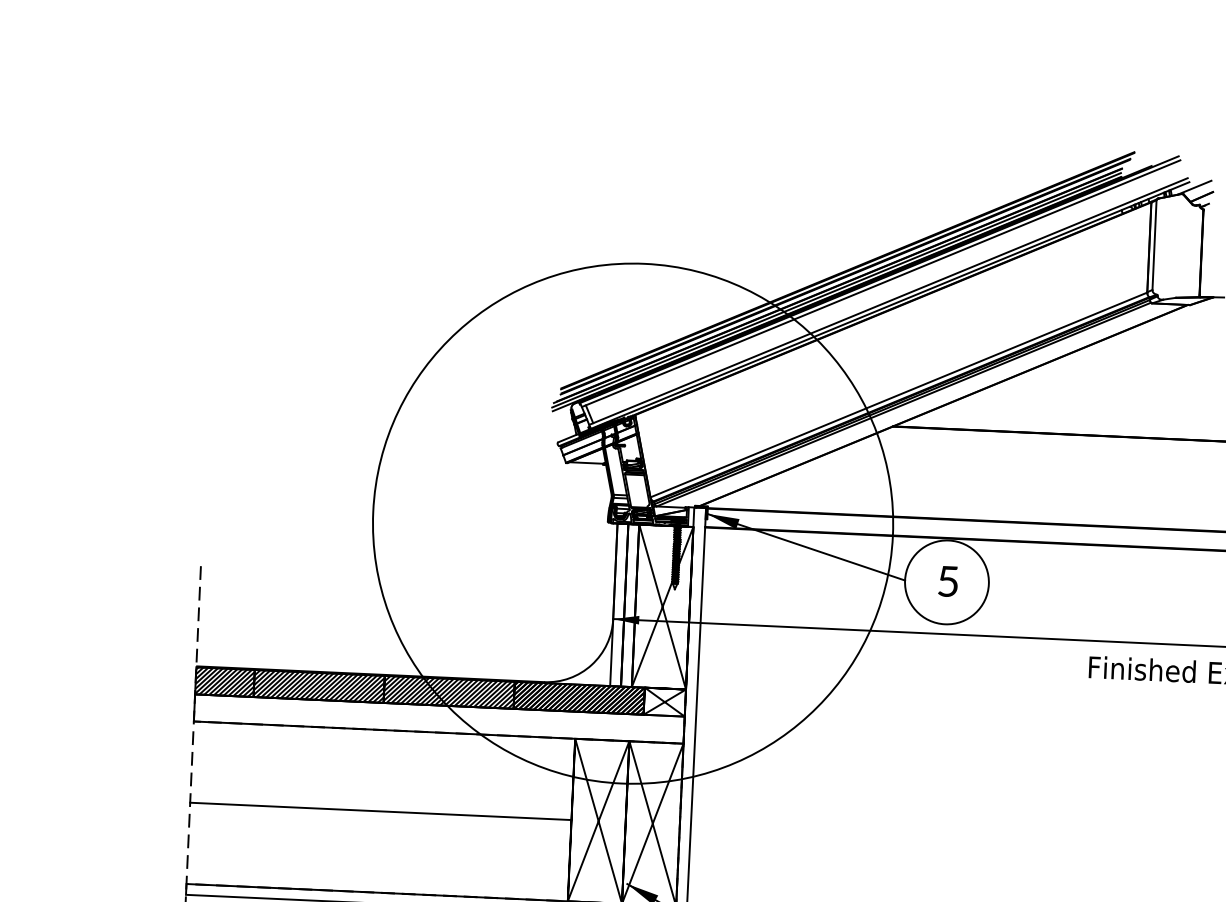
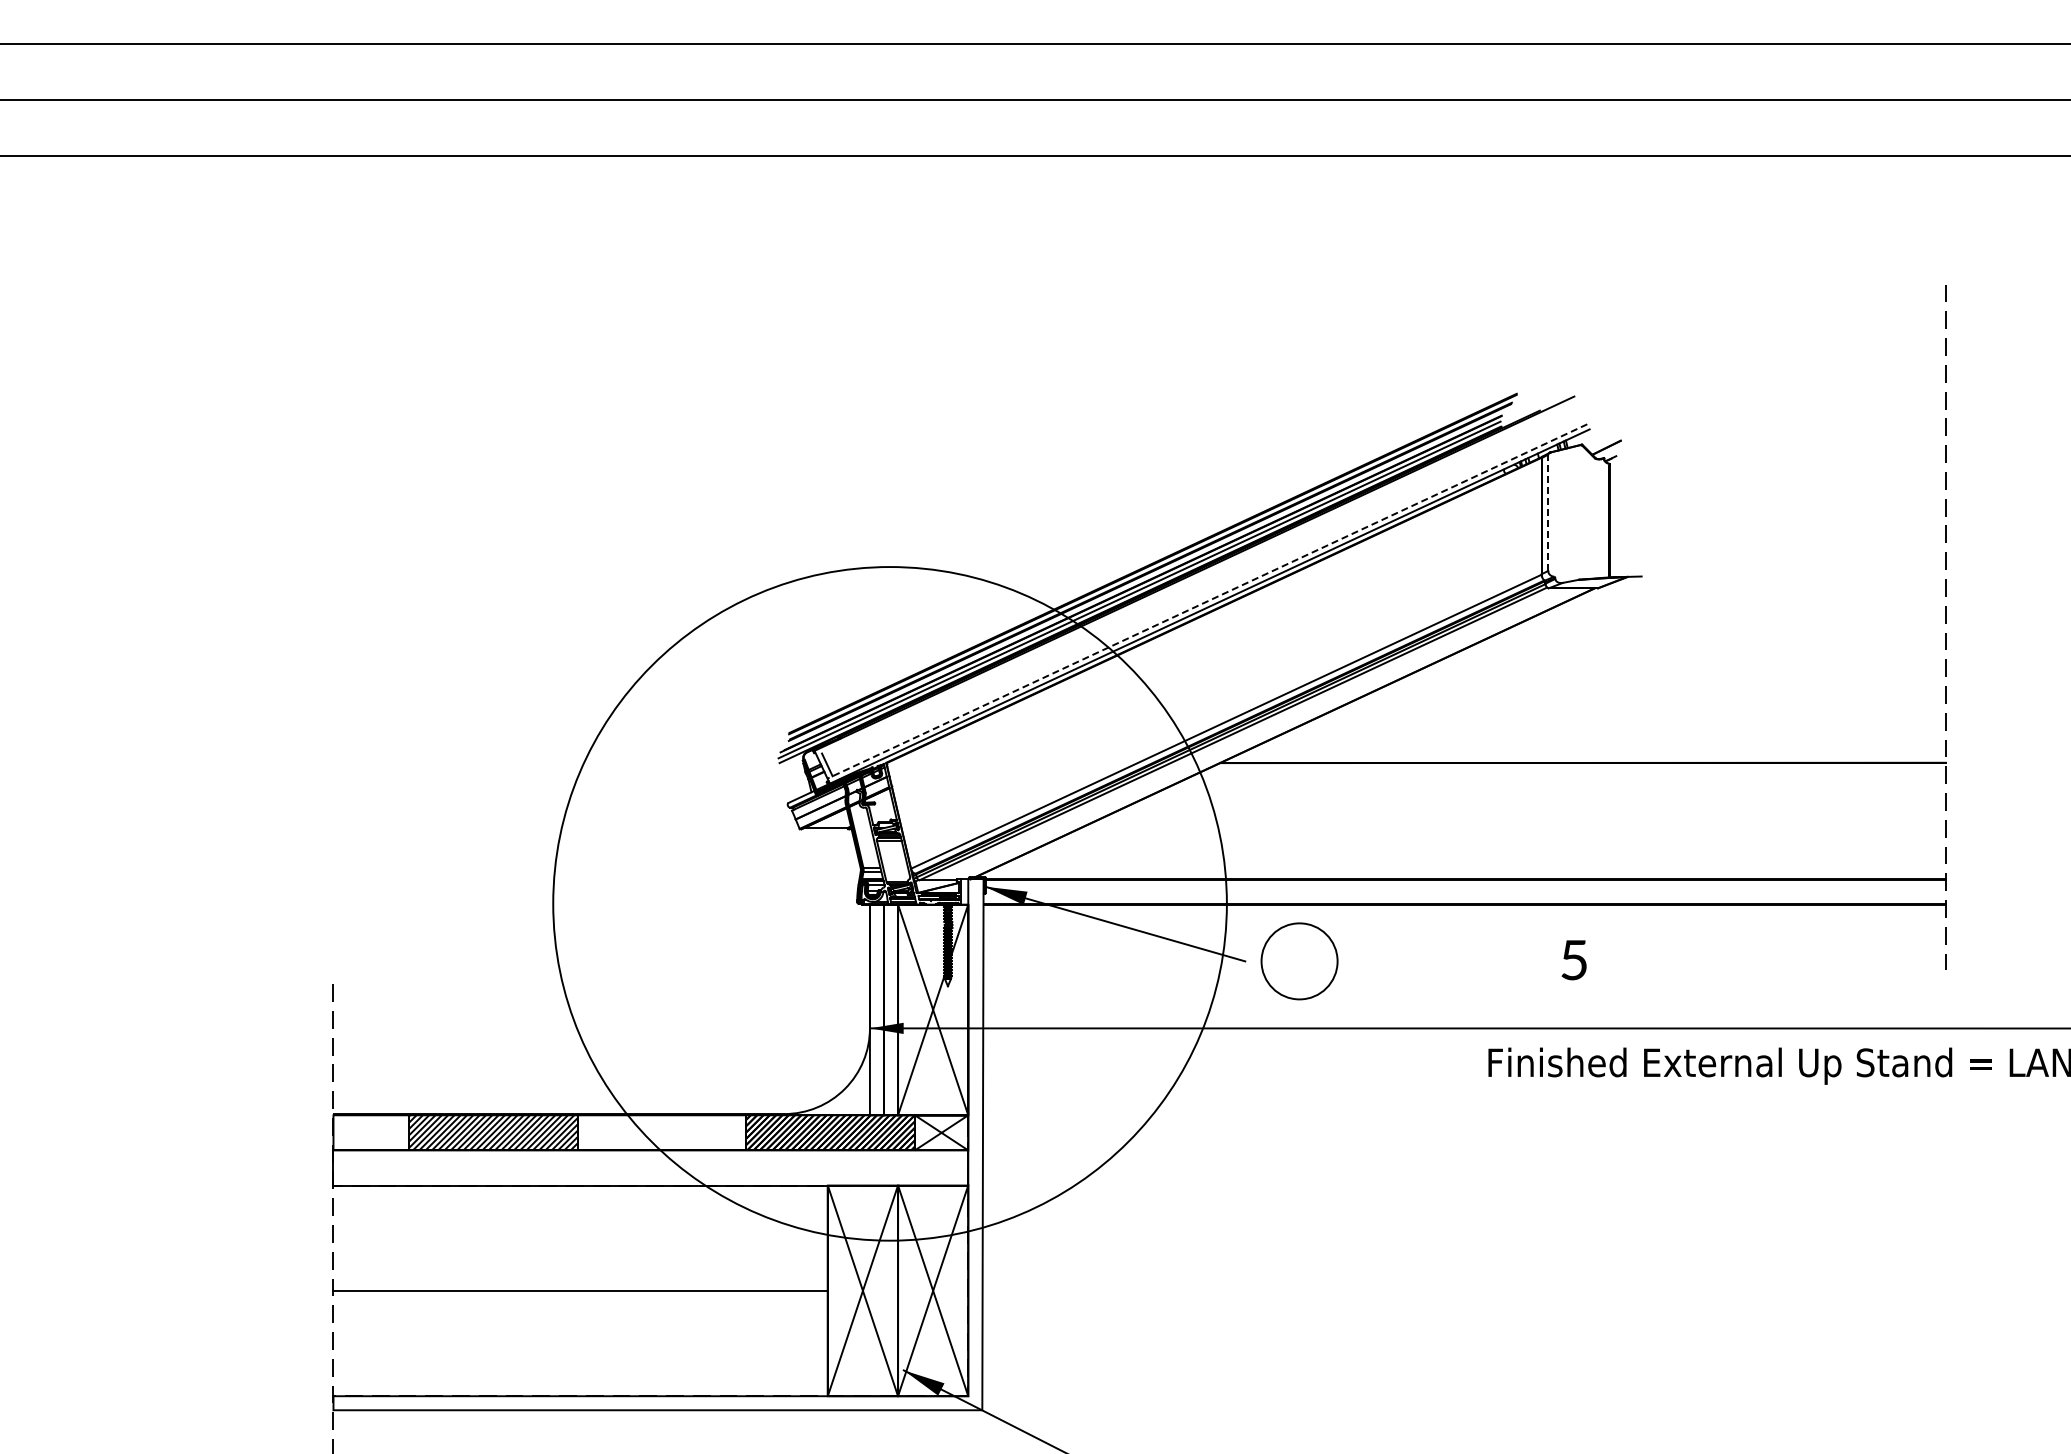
line: (1194, 187) -> (1596, 436), removed
line: (1154, 244) -> (1548, 512), solid -> dashed
line: (880, 283) -> (1196, 578), removed
line: (887, 301) -> (1206, 601), solid -> dashed
text: (947, 581) -> (1573, 960), moved
circle: (946, 582) -> (1299, 961), size x0.7
hatch: (225, 681) -> (371, 1132), removed
hatch: (448, 692) -> (661, 1132), removed

